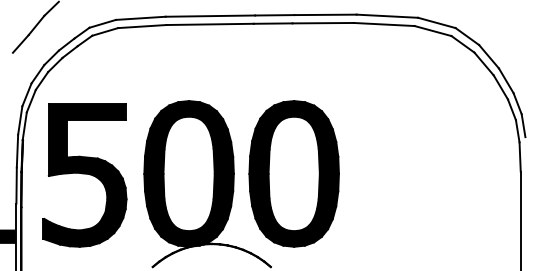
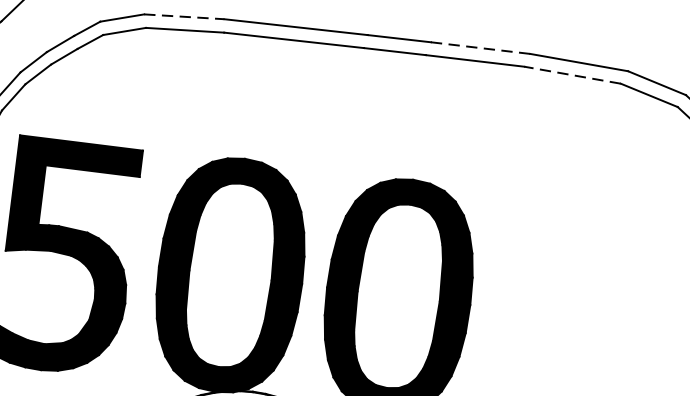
line: (326, 14) -> (482, 47), solid -> dashed
line: (140, 18) -> (183, 17), solid -> dashed
line: (383, 24) -> (571, 75), solid -> dashed

